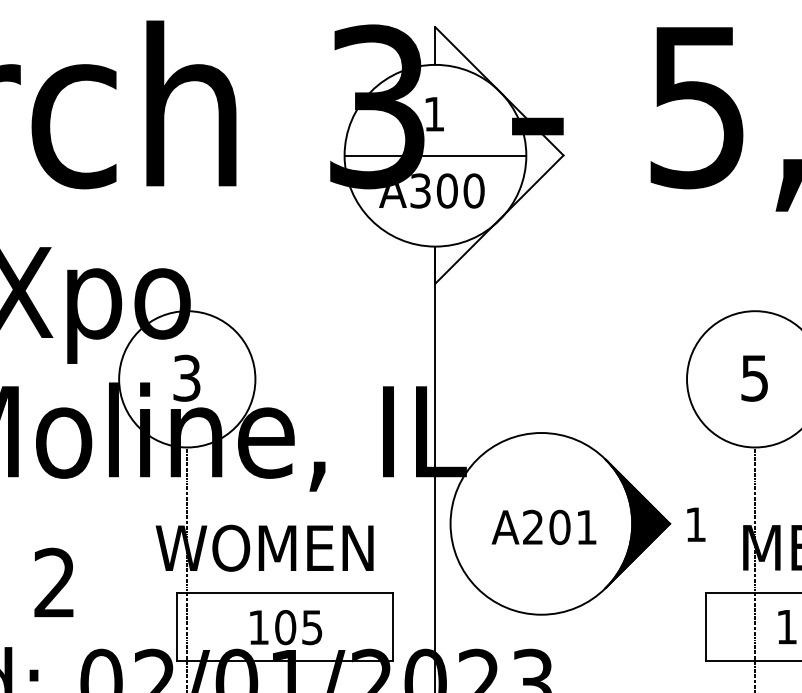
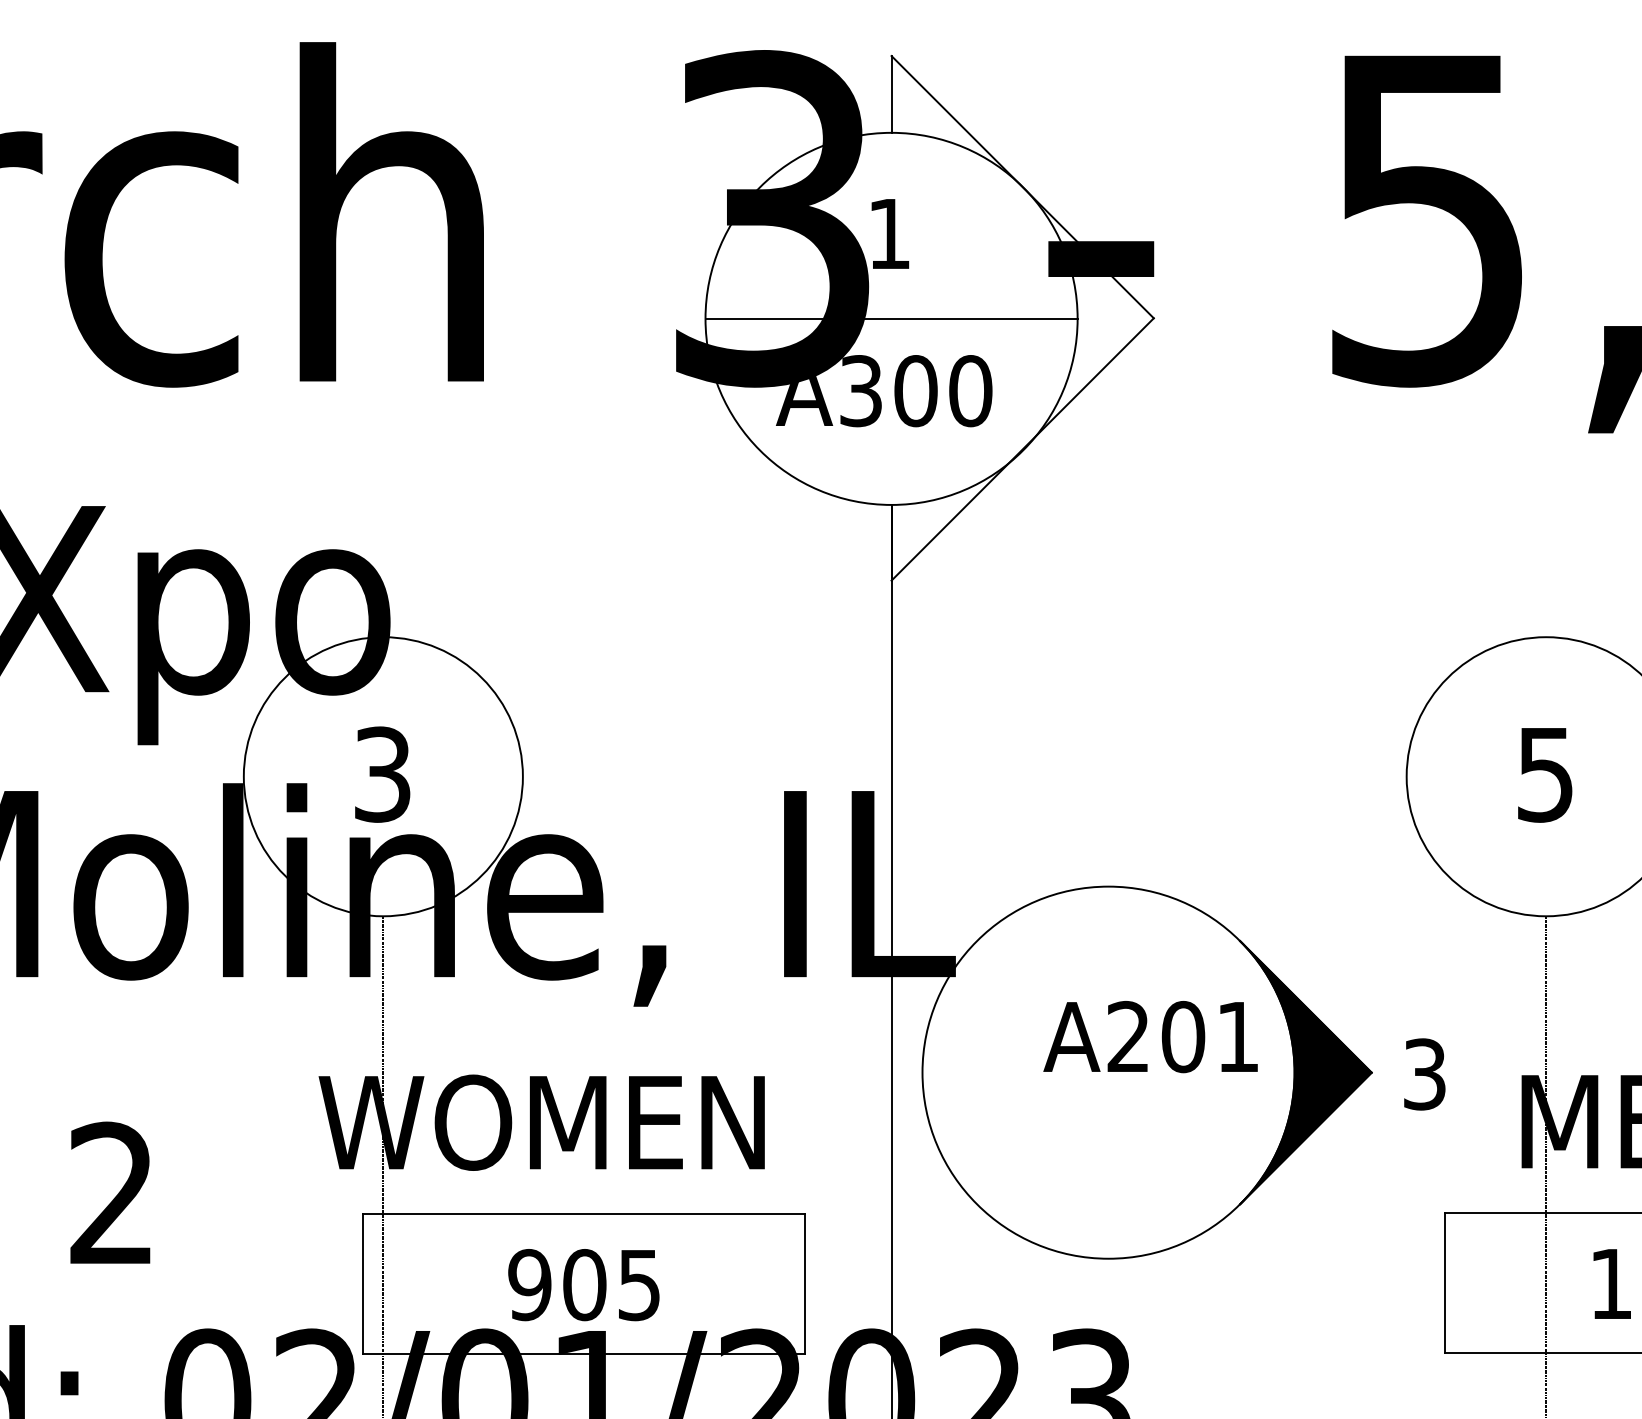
text: (695, 524) -> (1424, 1073), 1 -> 3
text: (543, 527) -> (1149, 1037), moved
text: (258, 627) -> (529, 1284), 105 -> 905

